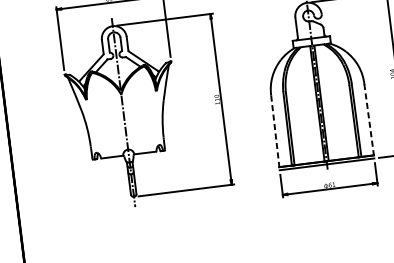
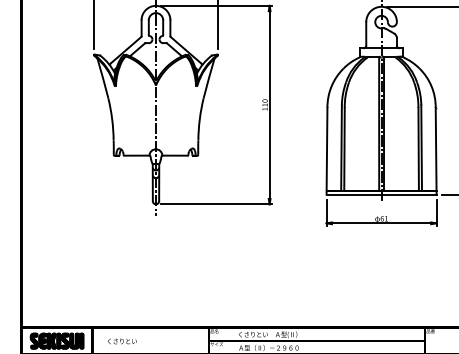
line: (369, 121) -> (436, 151), dashed -> solid
line: (275, 133) -> (327, 151), dashed -> solid

